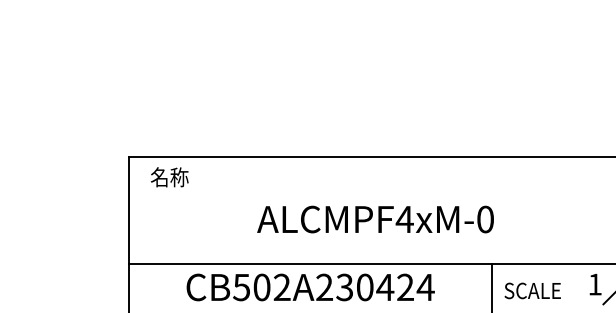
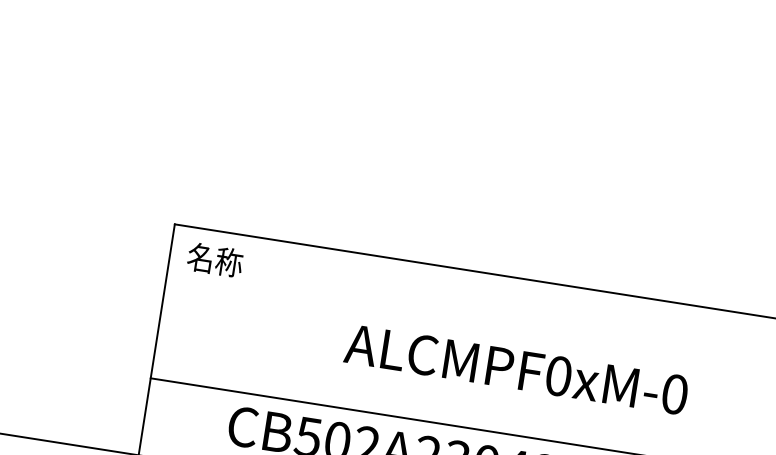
text: (169, 177) -> (214, 260), moved
text: (404, 219) -> (558, 376), ALCMPF4xM-0 -> ALCMPF0xM-0

